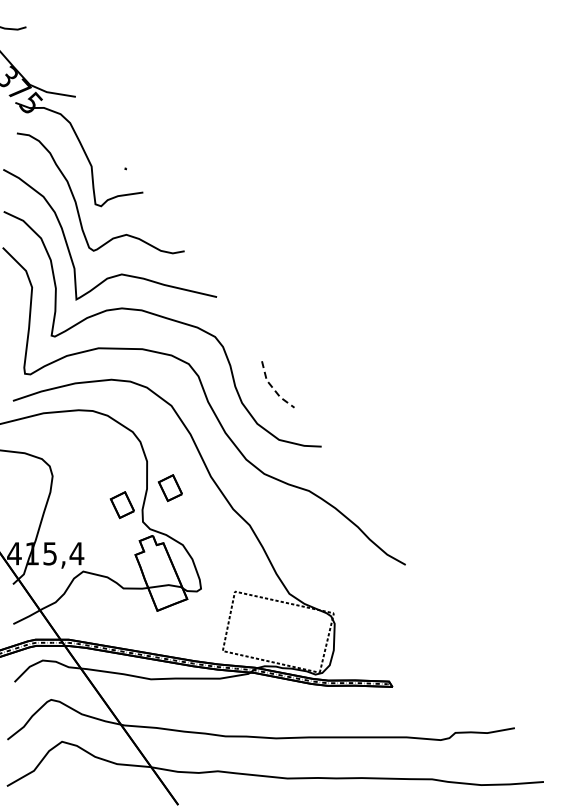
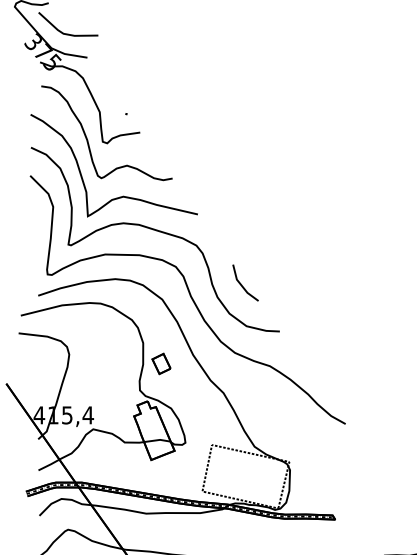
line: (47, 65) -> (65, 33), added
line: (272, 388) -> (241, 285), dashed -> solid
part: (121, 505) -> (123, 377), removed

